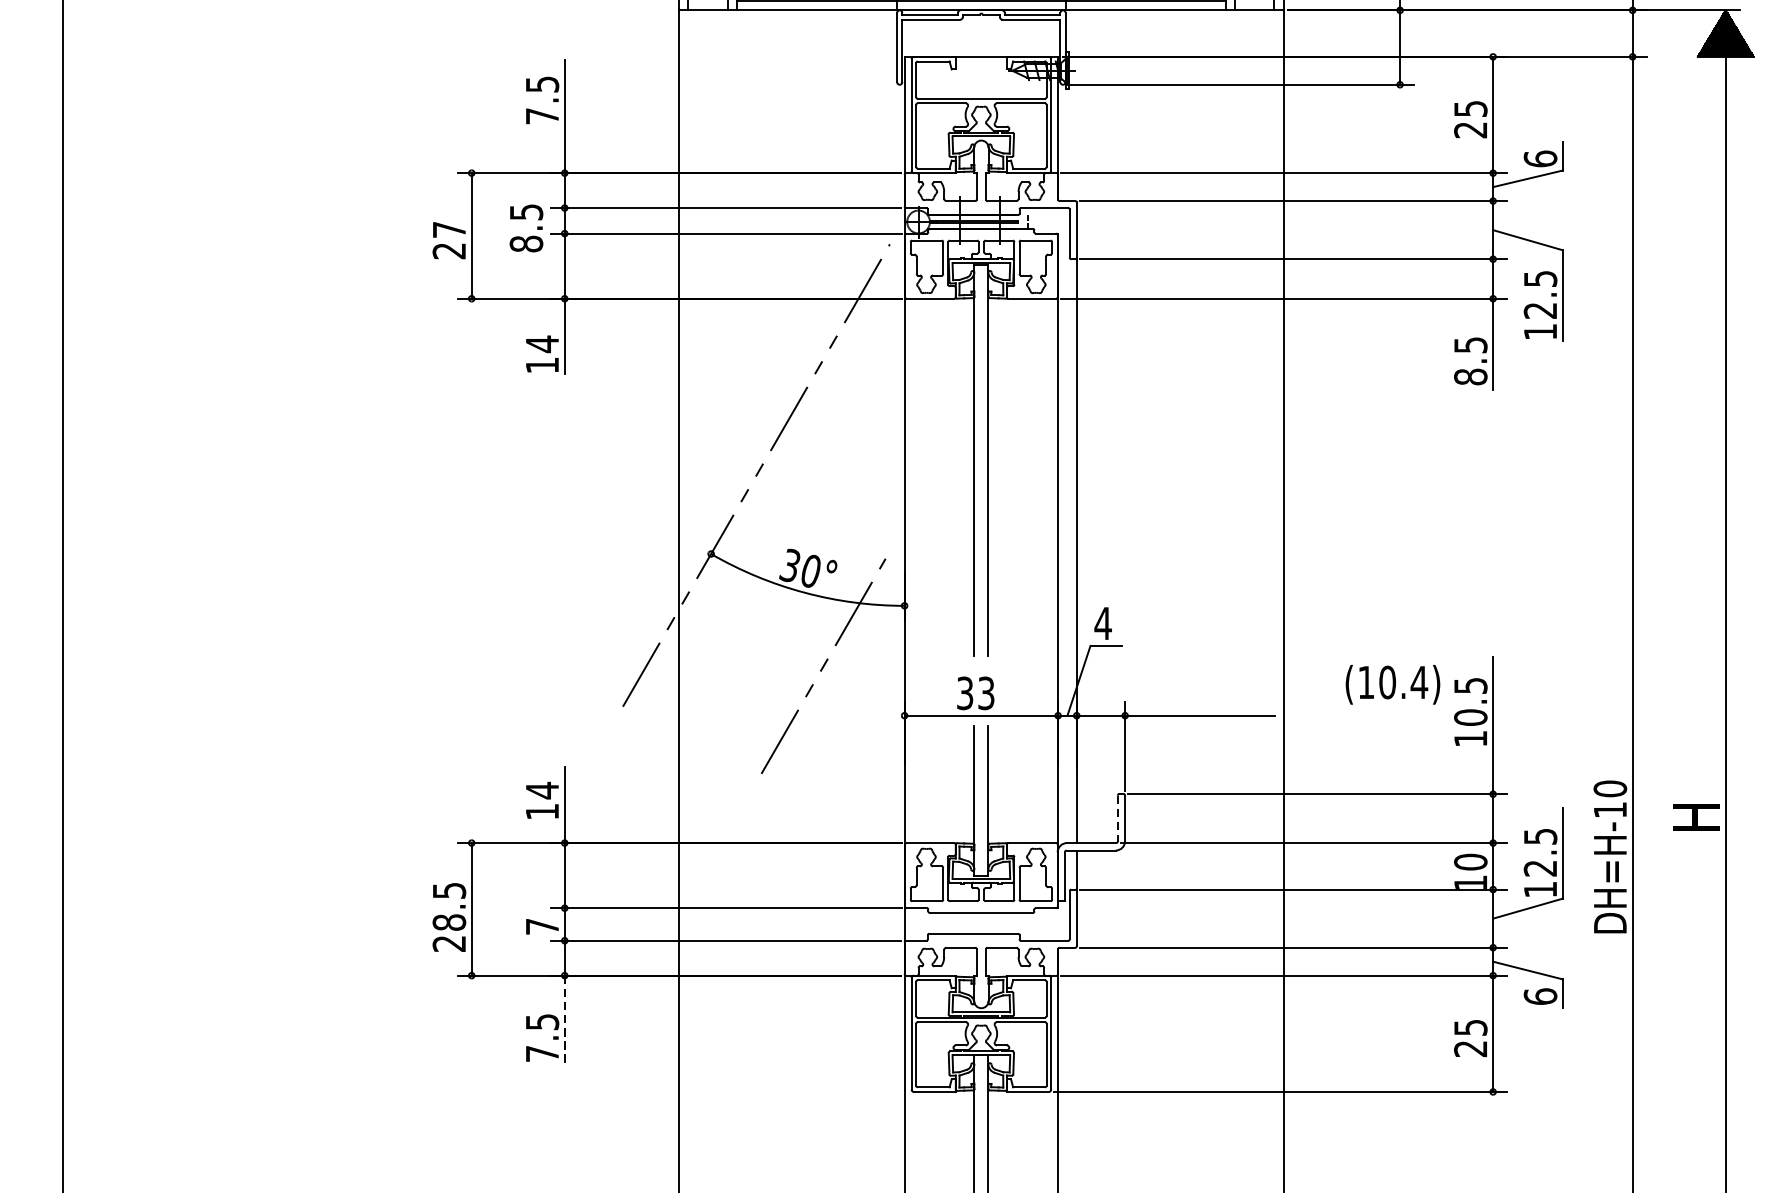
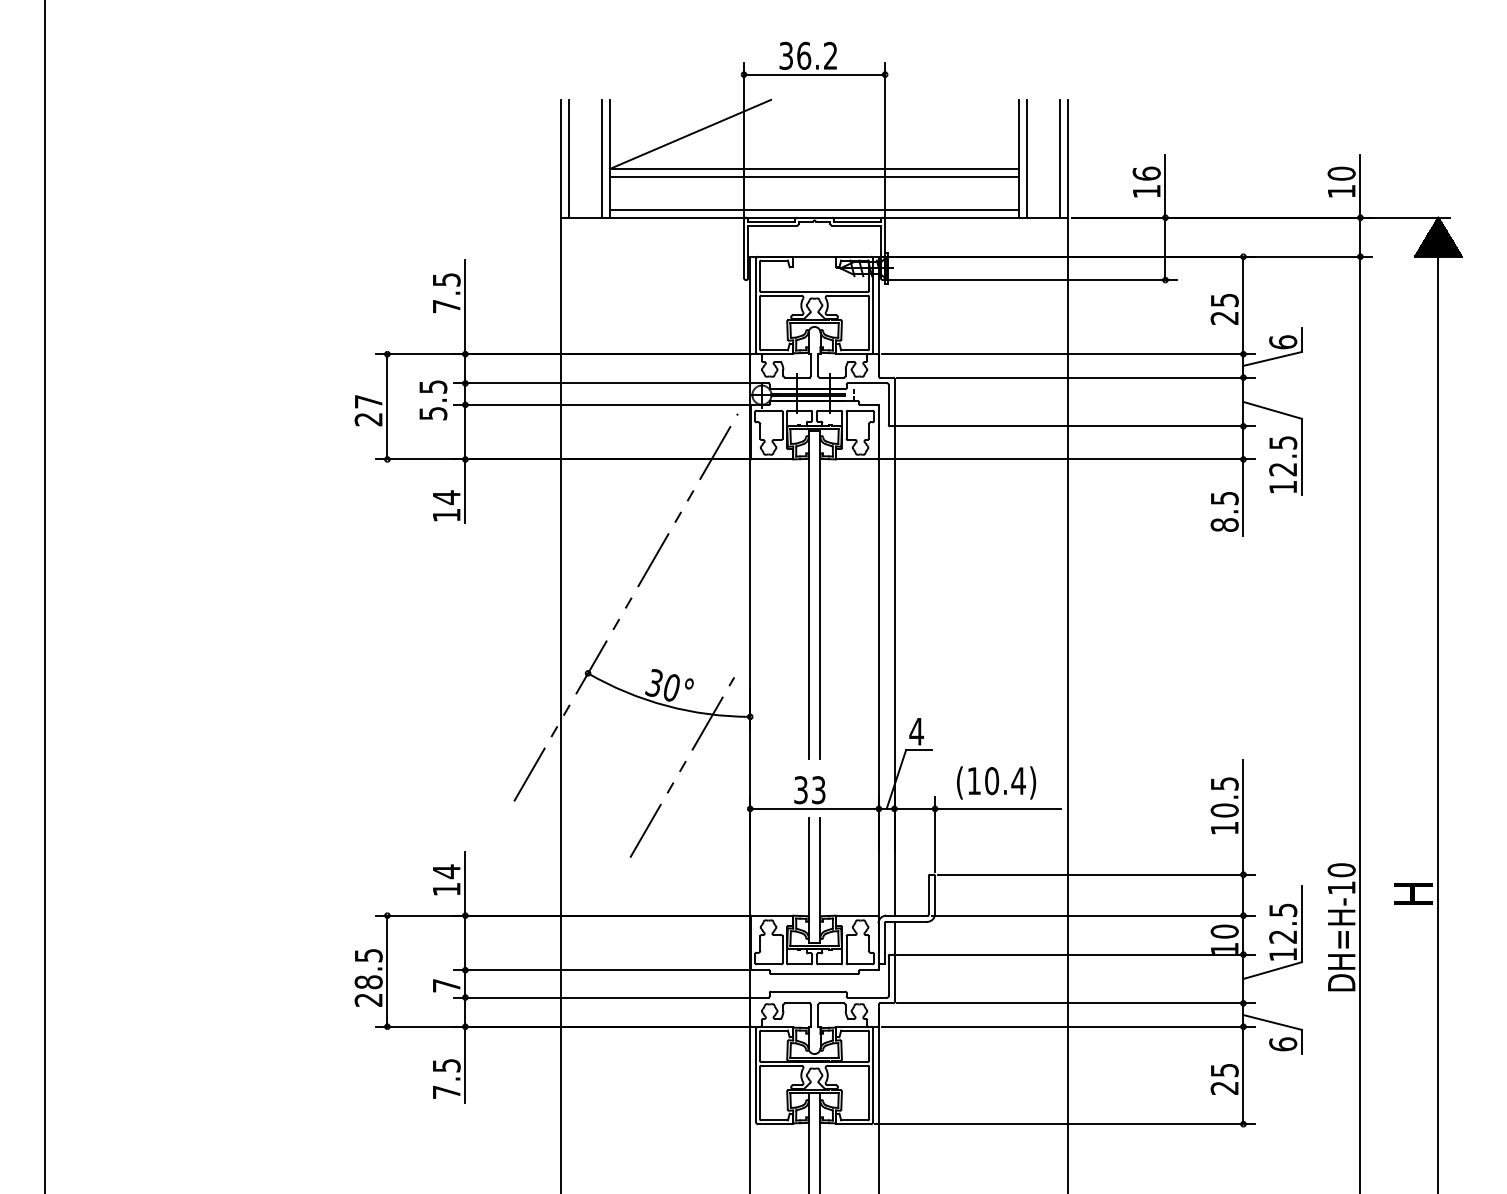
text: (526, 243) -> (433, 413), 8.5 -> 5.5
text: (1392, 684) -> (996, 782), moved
line: (1117, 819) -> (928, 895), dashed -> solid
line: (564, 1021) -> (465, 1065), dashed -> solid

